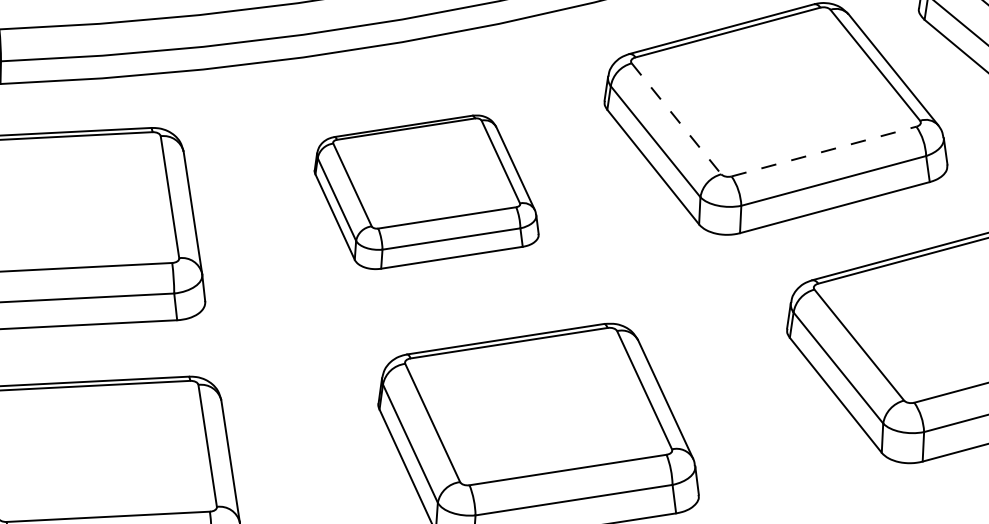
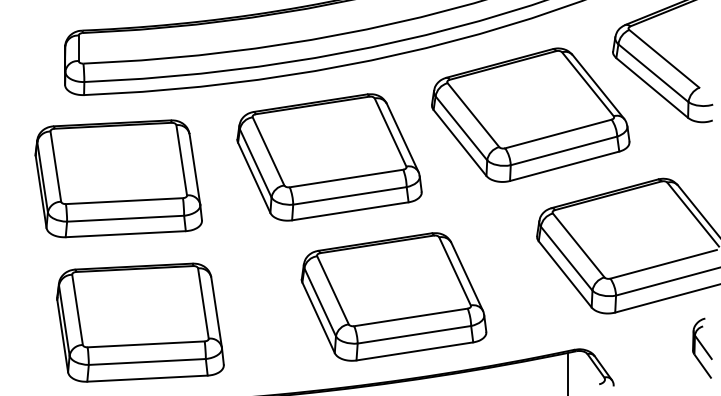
line: (676, 119) -> (473, 115), dashed -> solid
line: (824, 150) -> (558, 133), dashed -> solid
part: (426, 192) -> (329, 157), size x1.43

